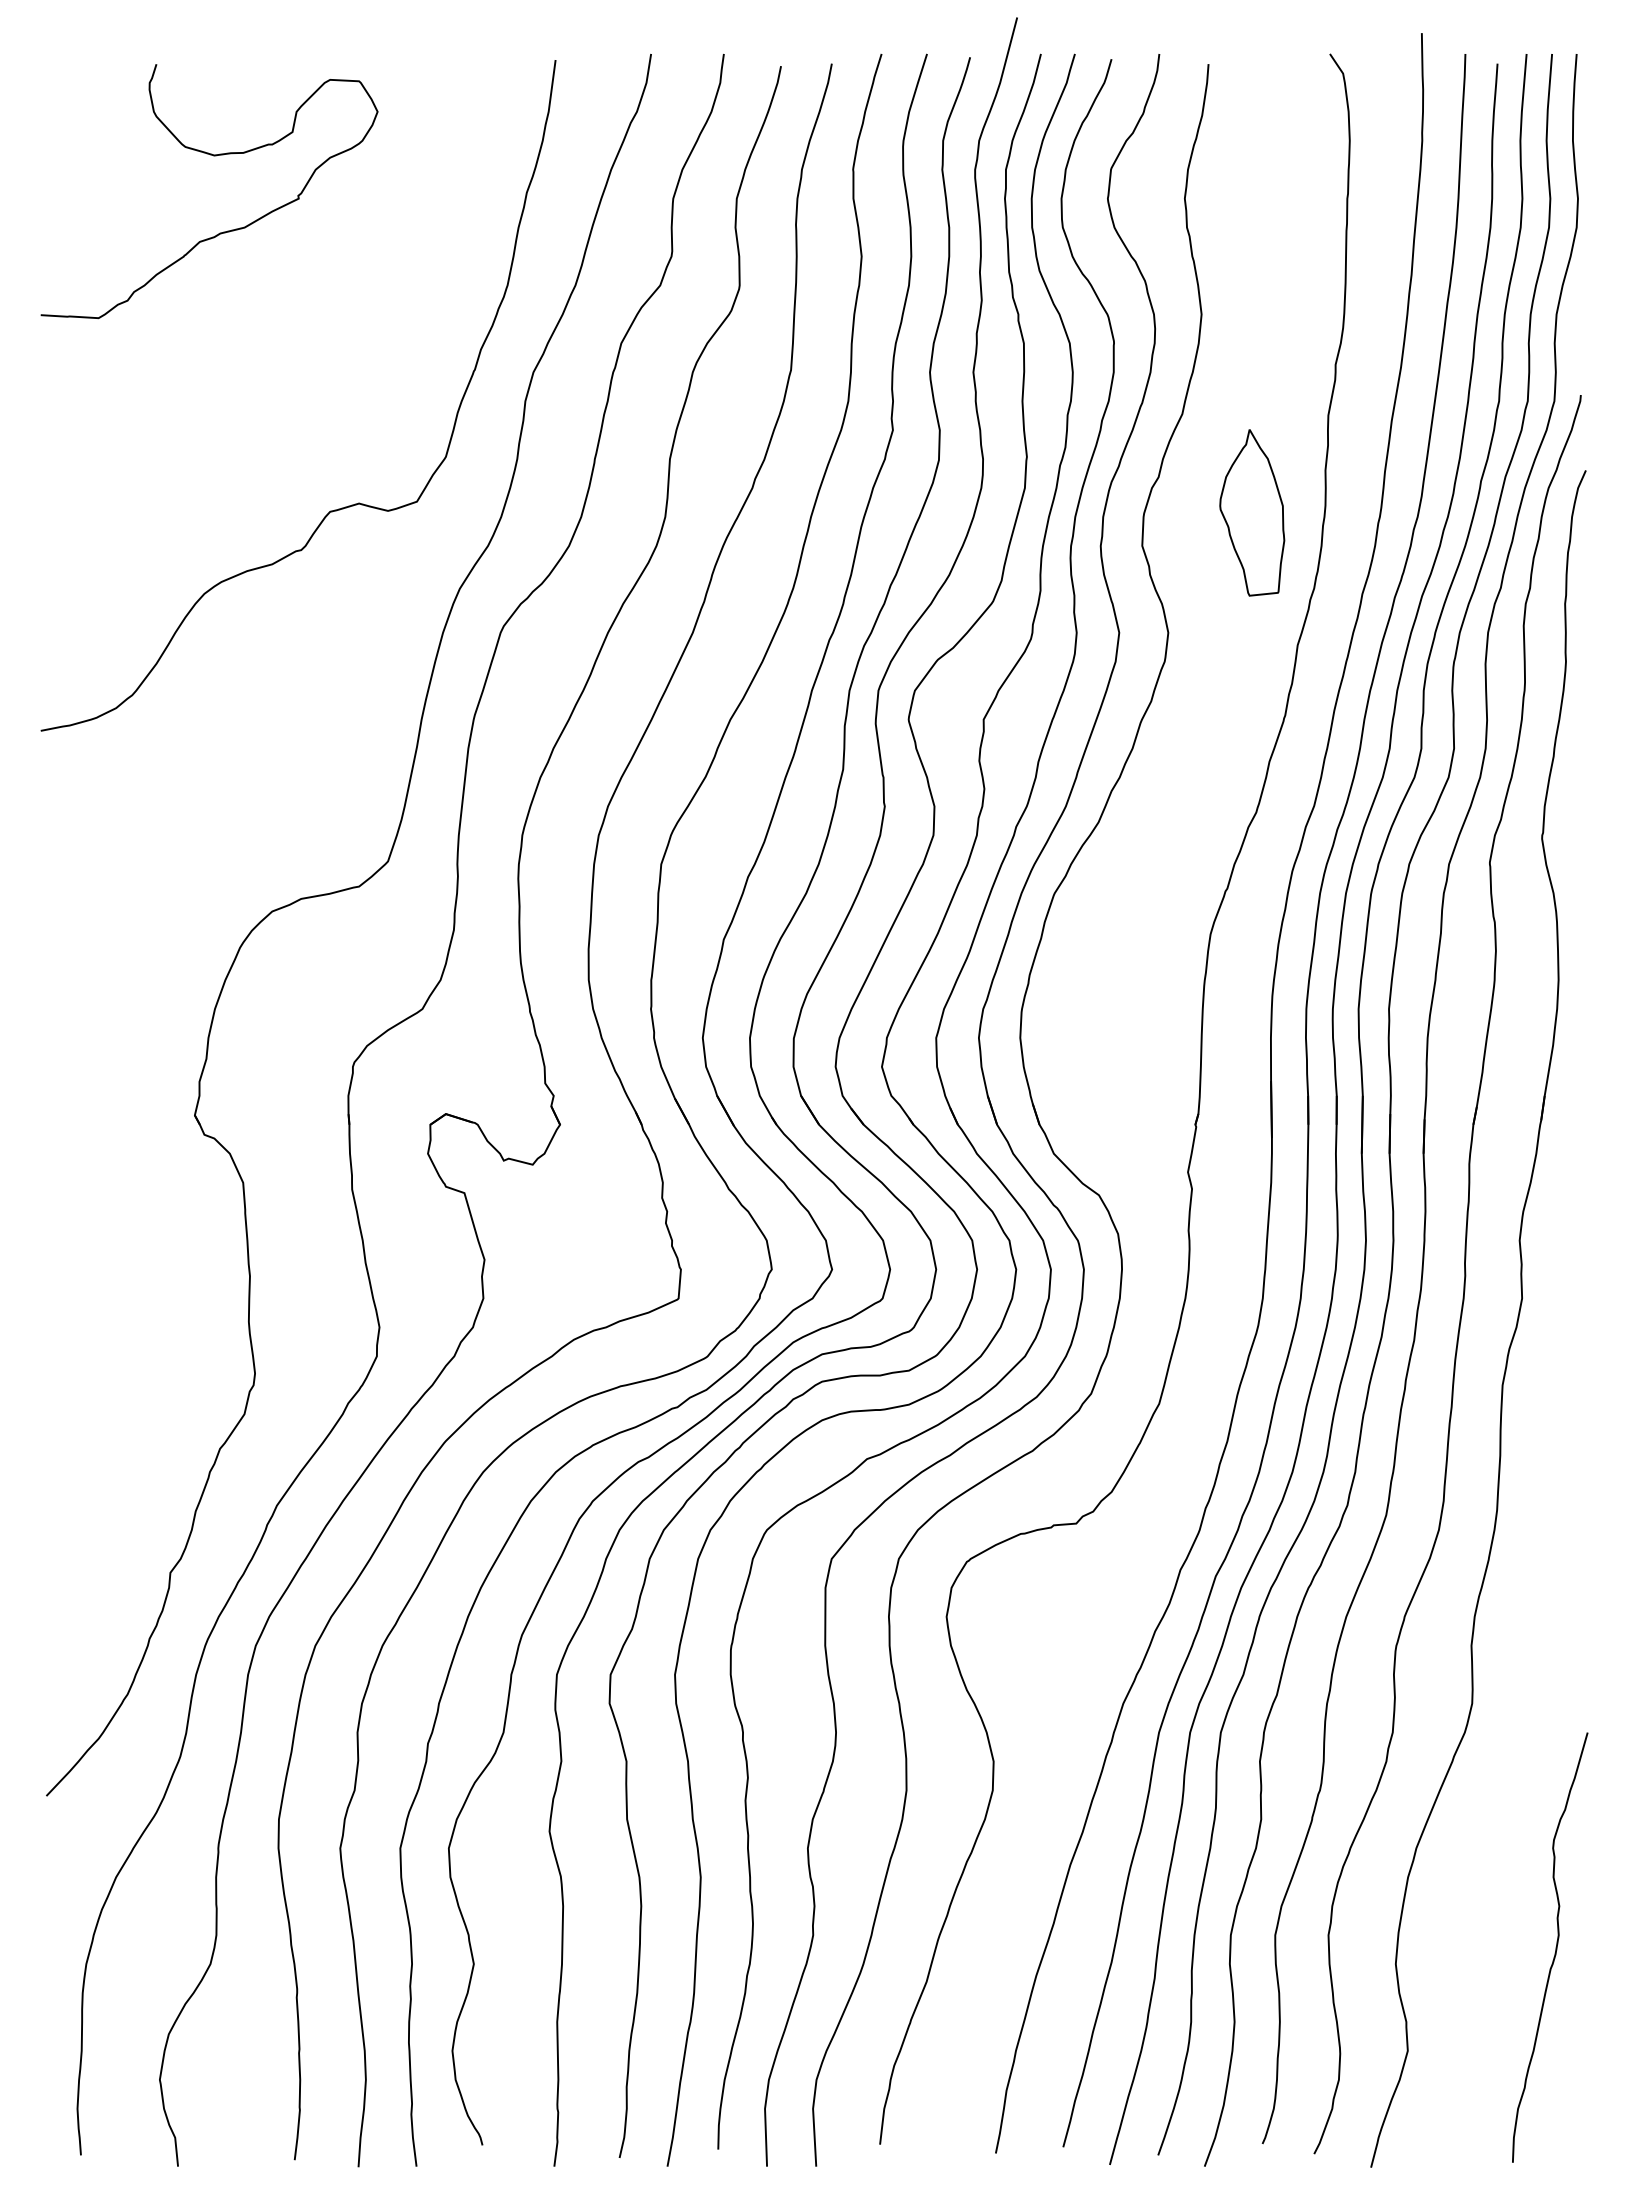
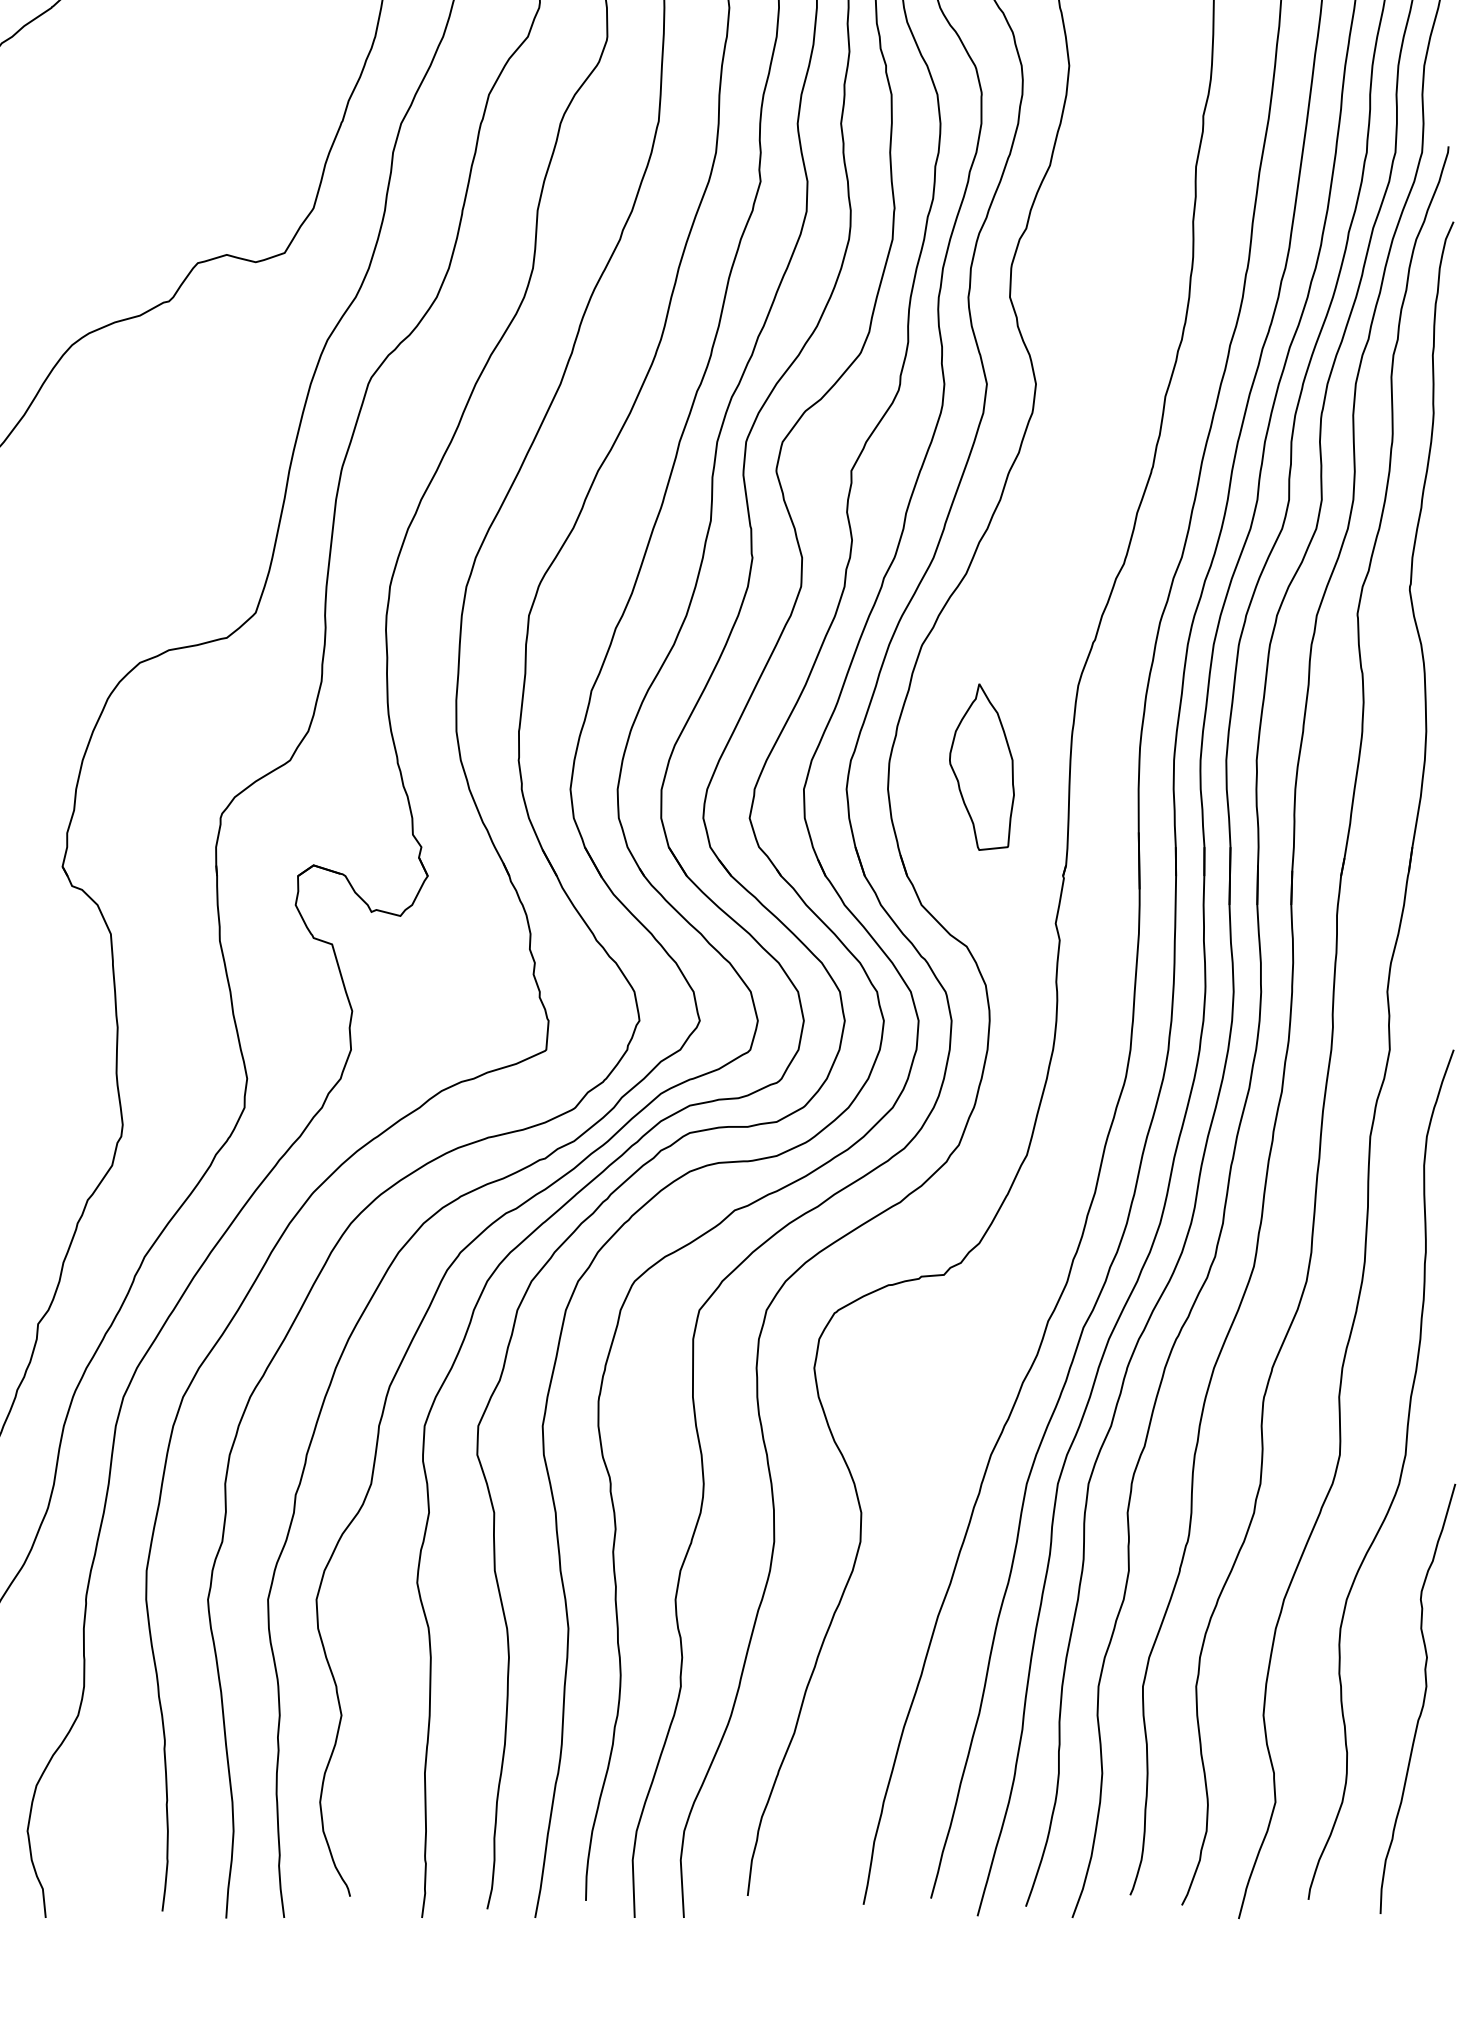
part: (1252, 512) -> (982, 766), moved
curve: (1531, 1726) -> (1399, 1477), added

